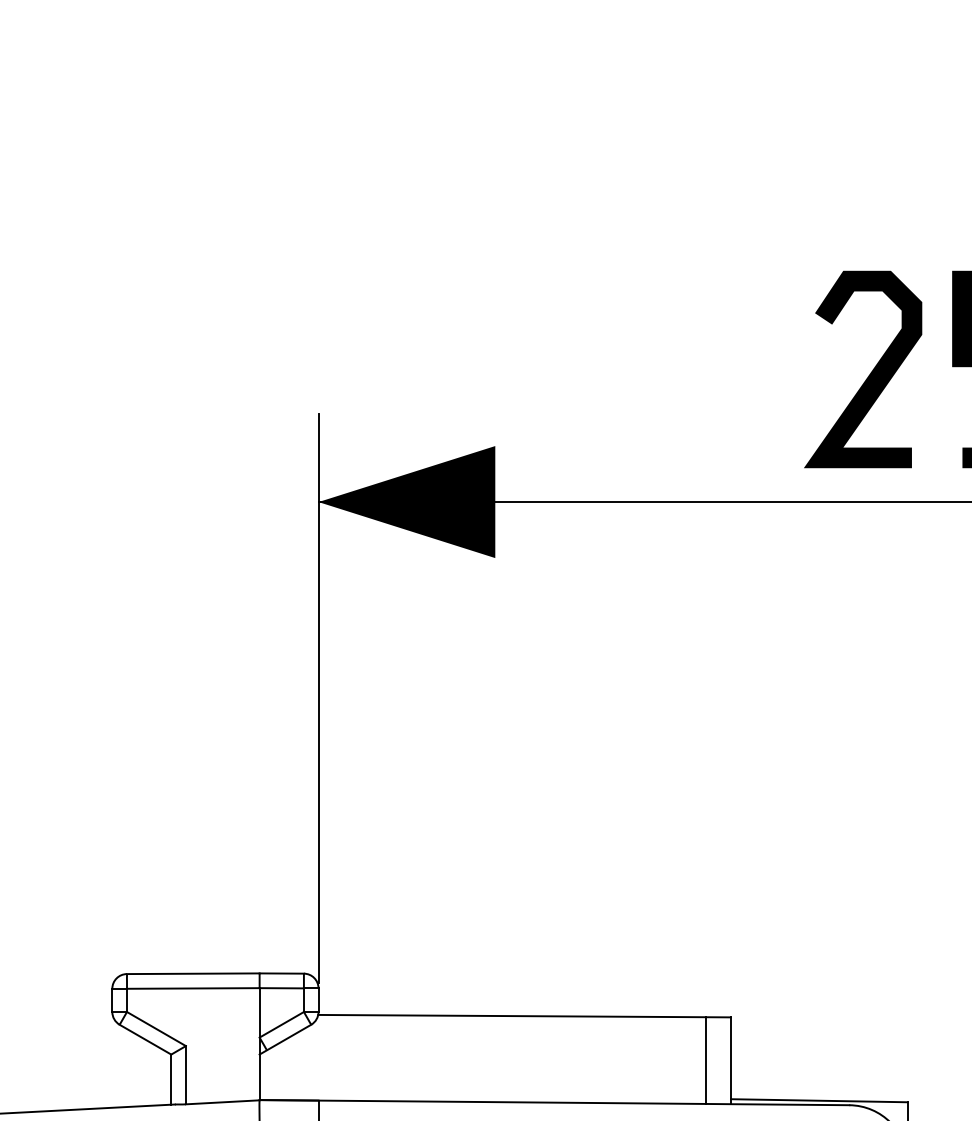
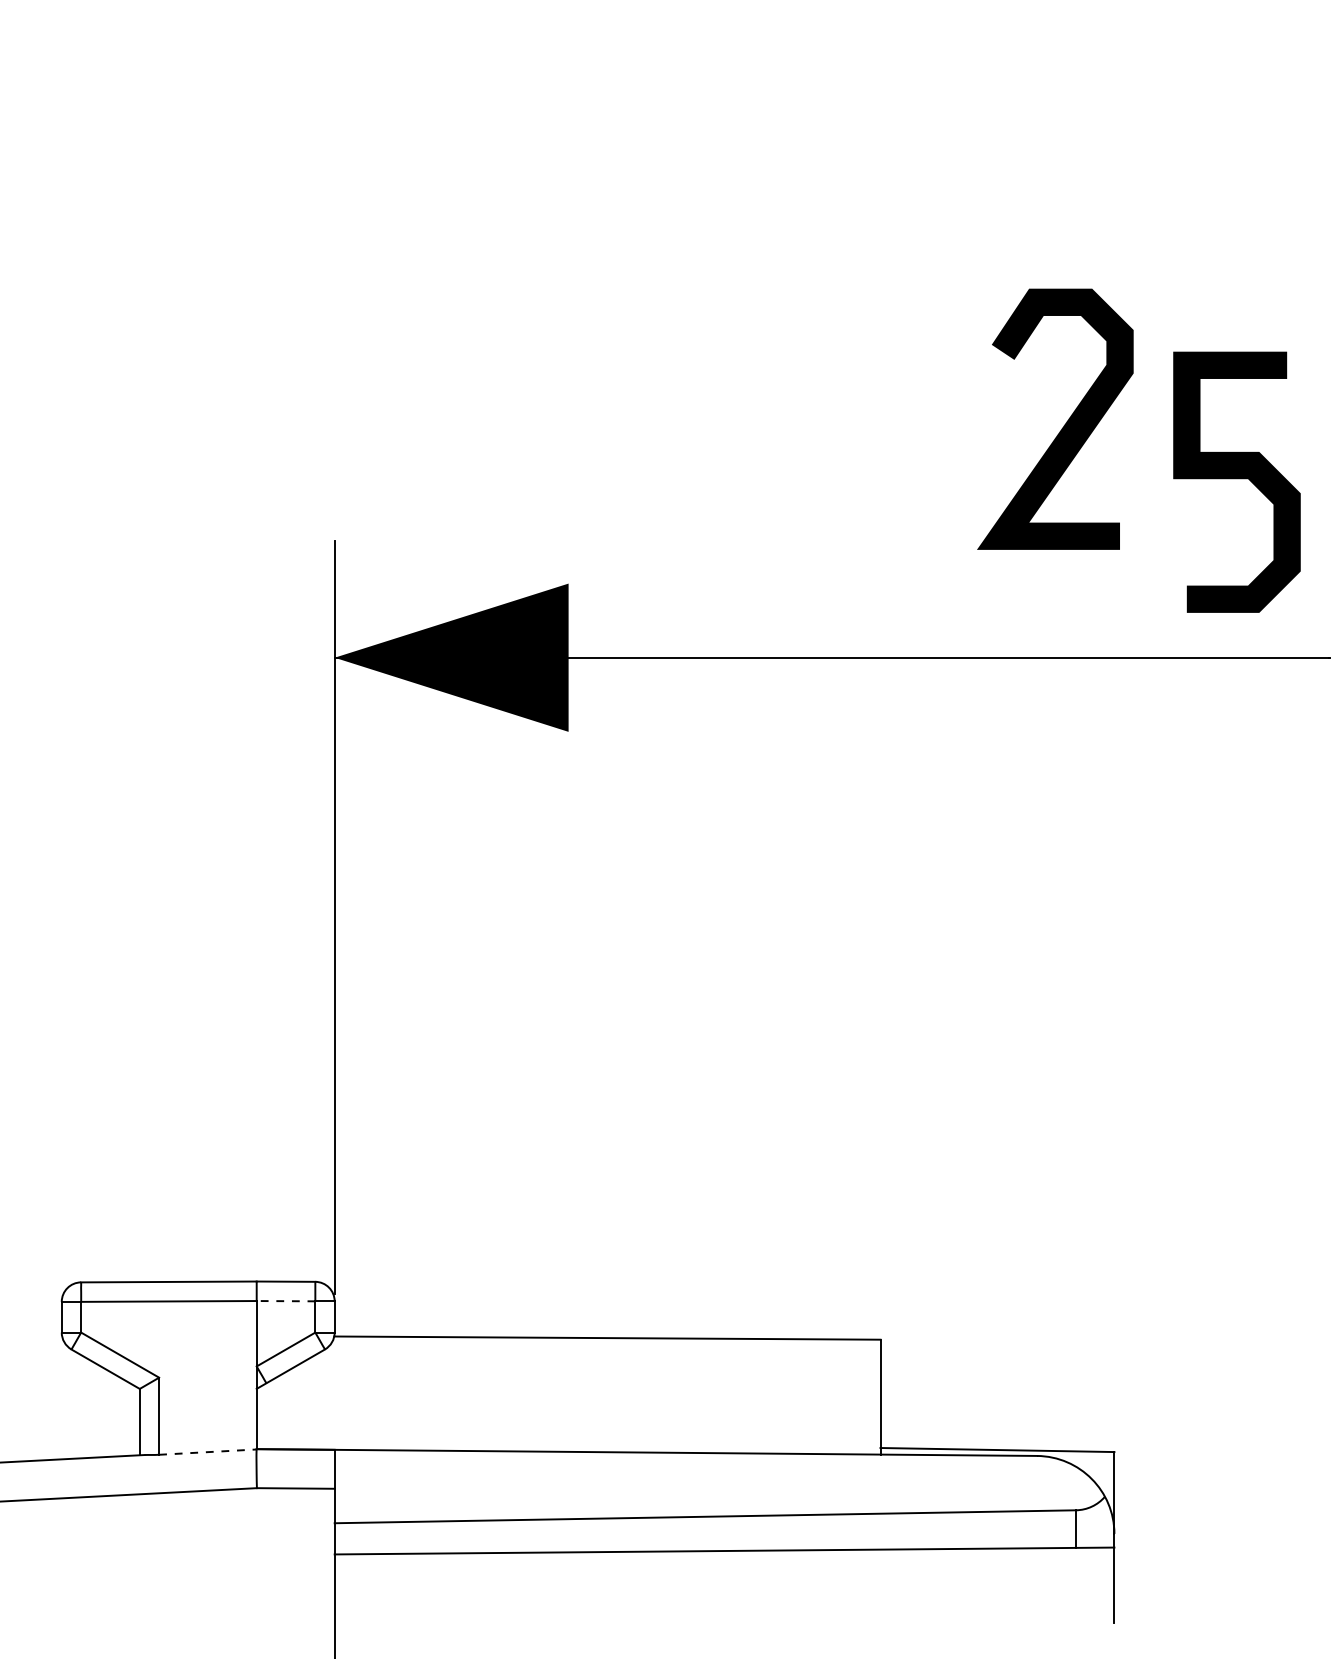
curve: (869, 373) -> (1064, 424), moved
line: (281, 988) -> (285, 1301), solid -> dashed
line: (706, 1060) -> (847, 1396), removed
line: (222, 1102) -> (207, 1452), solid -> dashed

